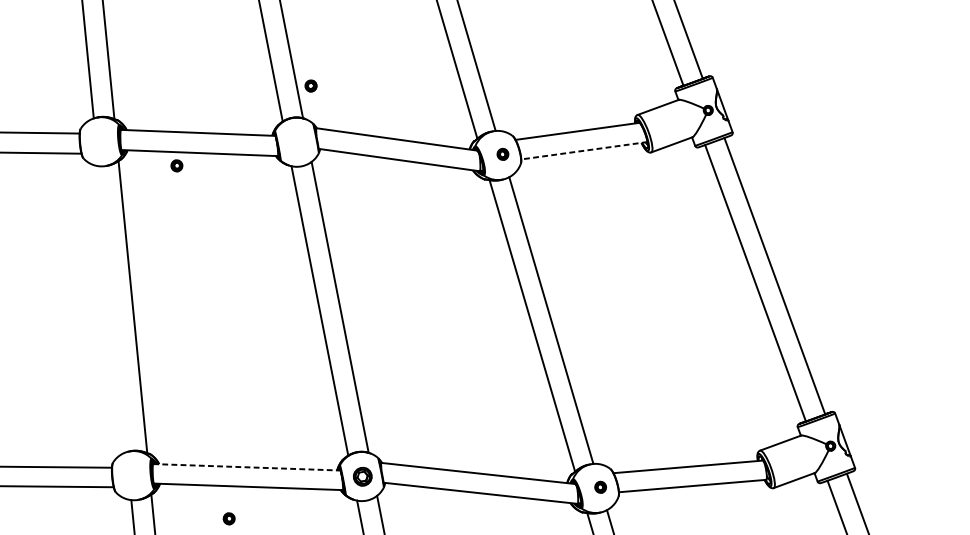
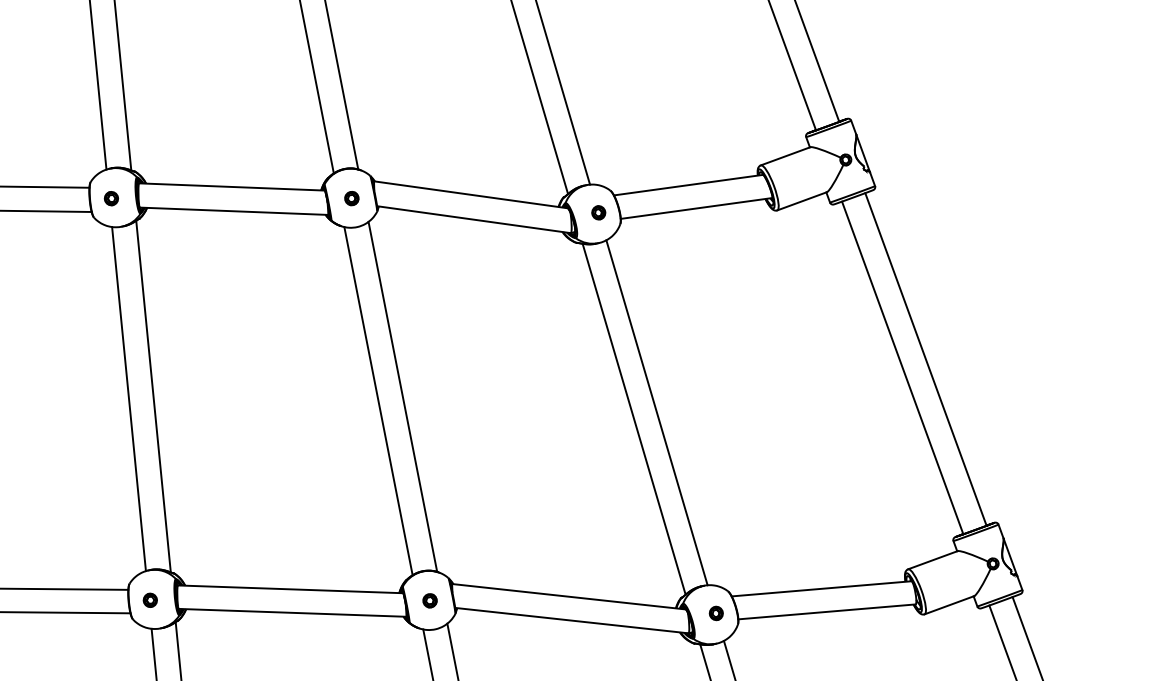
part: (310, 85) -> (351, 198), moved
line: (584, 150) -> (696, 208), dashed -> solid
part: (176, 165) -> (110, 198), moved
line: (112, 309) -> (128, 399), added
line: (246, 467) -> (290, 589), dashed -> solid
part: (362, 476) -> (429, 600), size x0.62
part: (228, 518) -> (149, 599), moved

